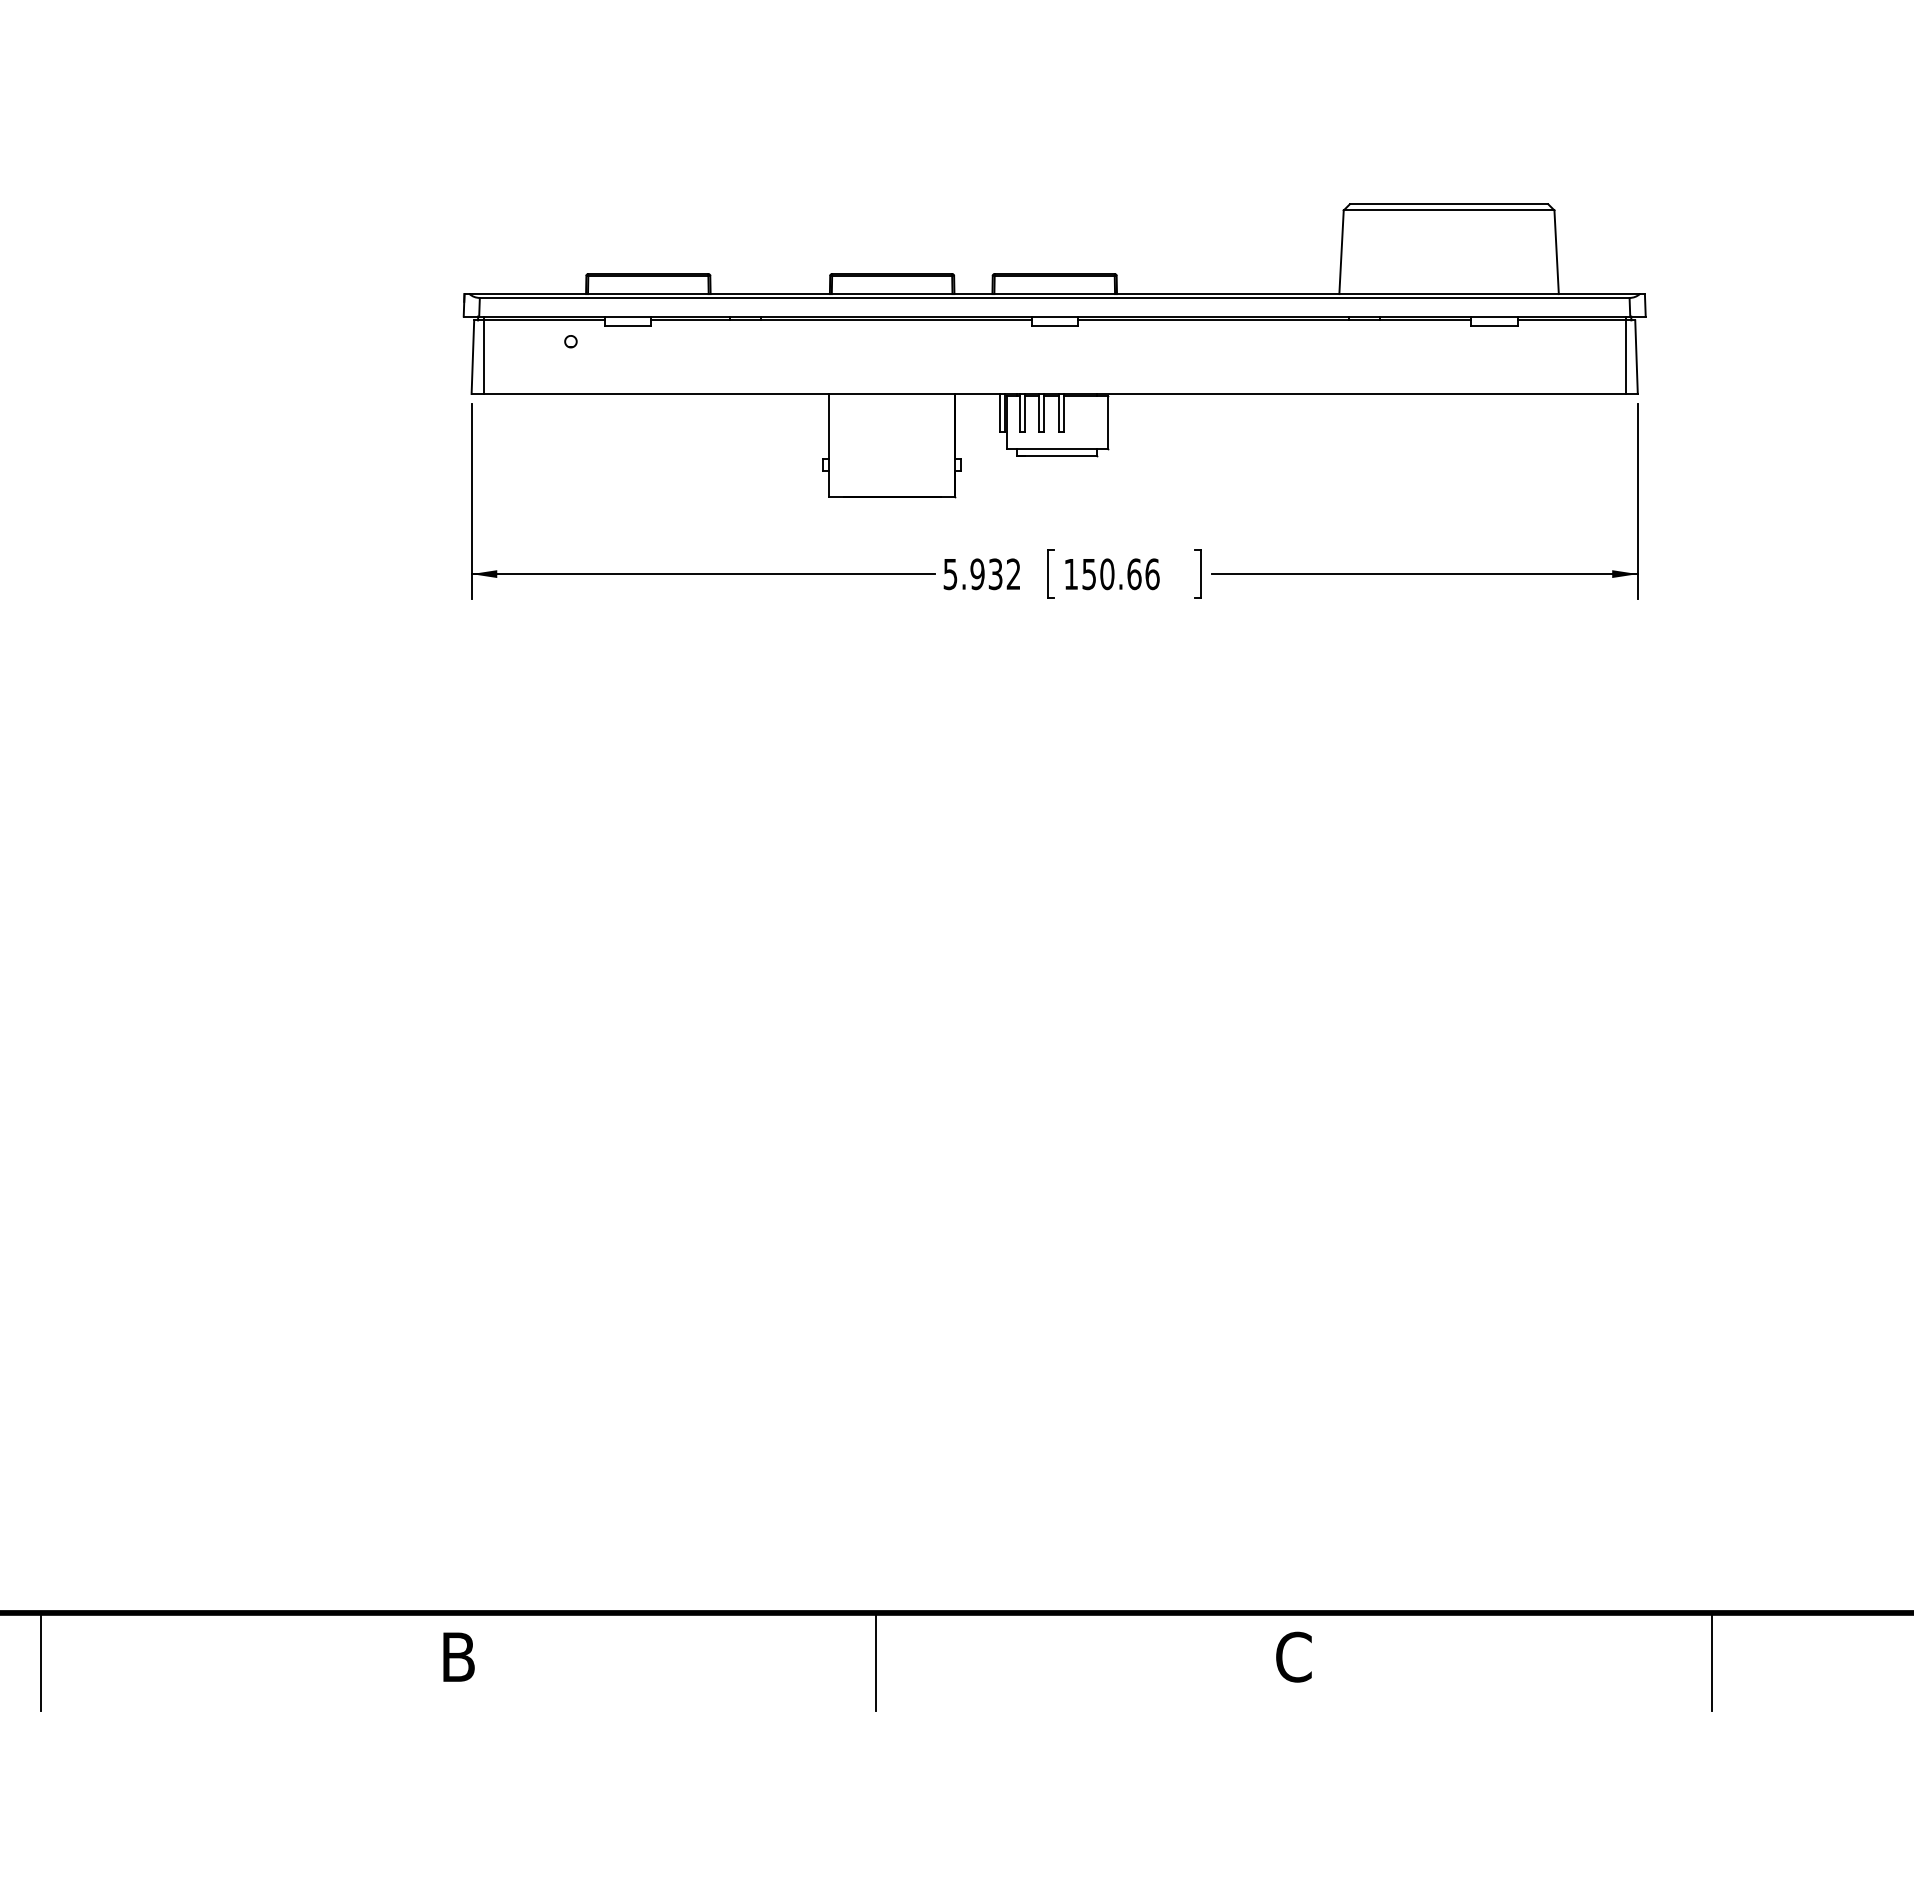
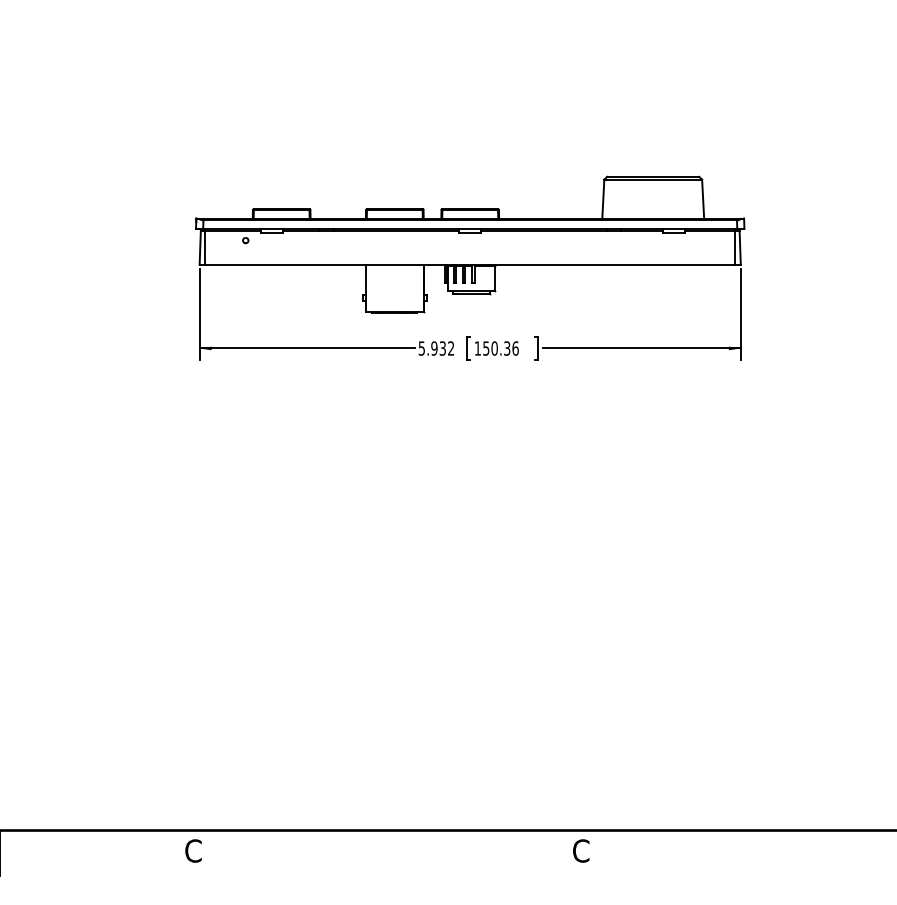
text: (1135, 574) -> (507, 348), 150.66 -> 150.36
text: (458, 1656) -> (193, 850), B -> C
line: (876, 1662) -> (387, 853), removed
line: (1712, 1662) -> (775, 853), removed

